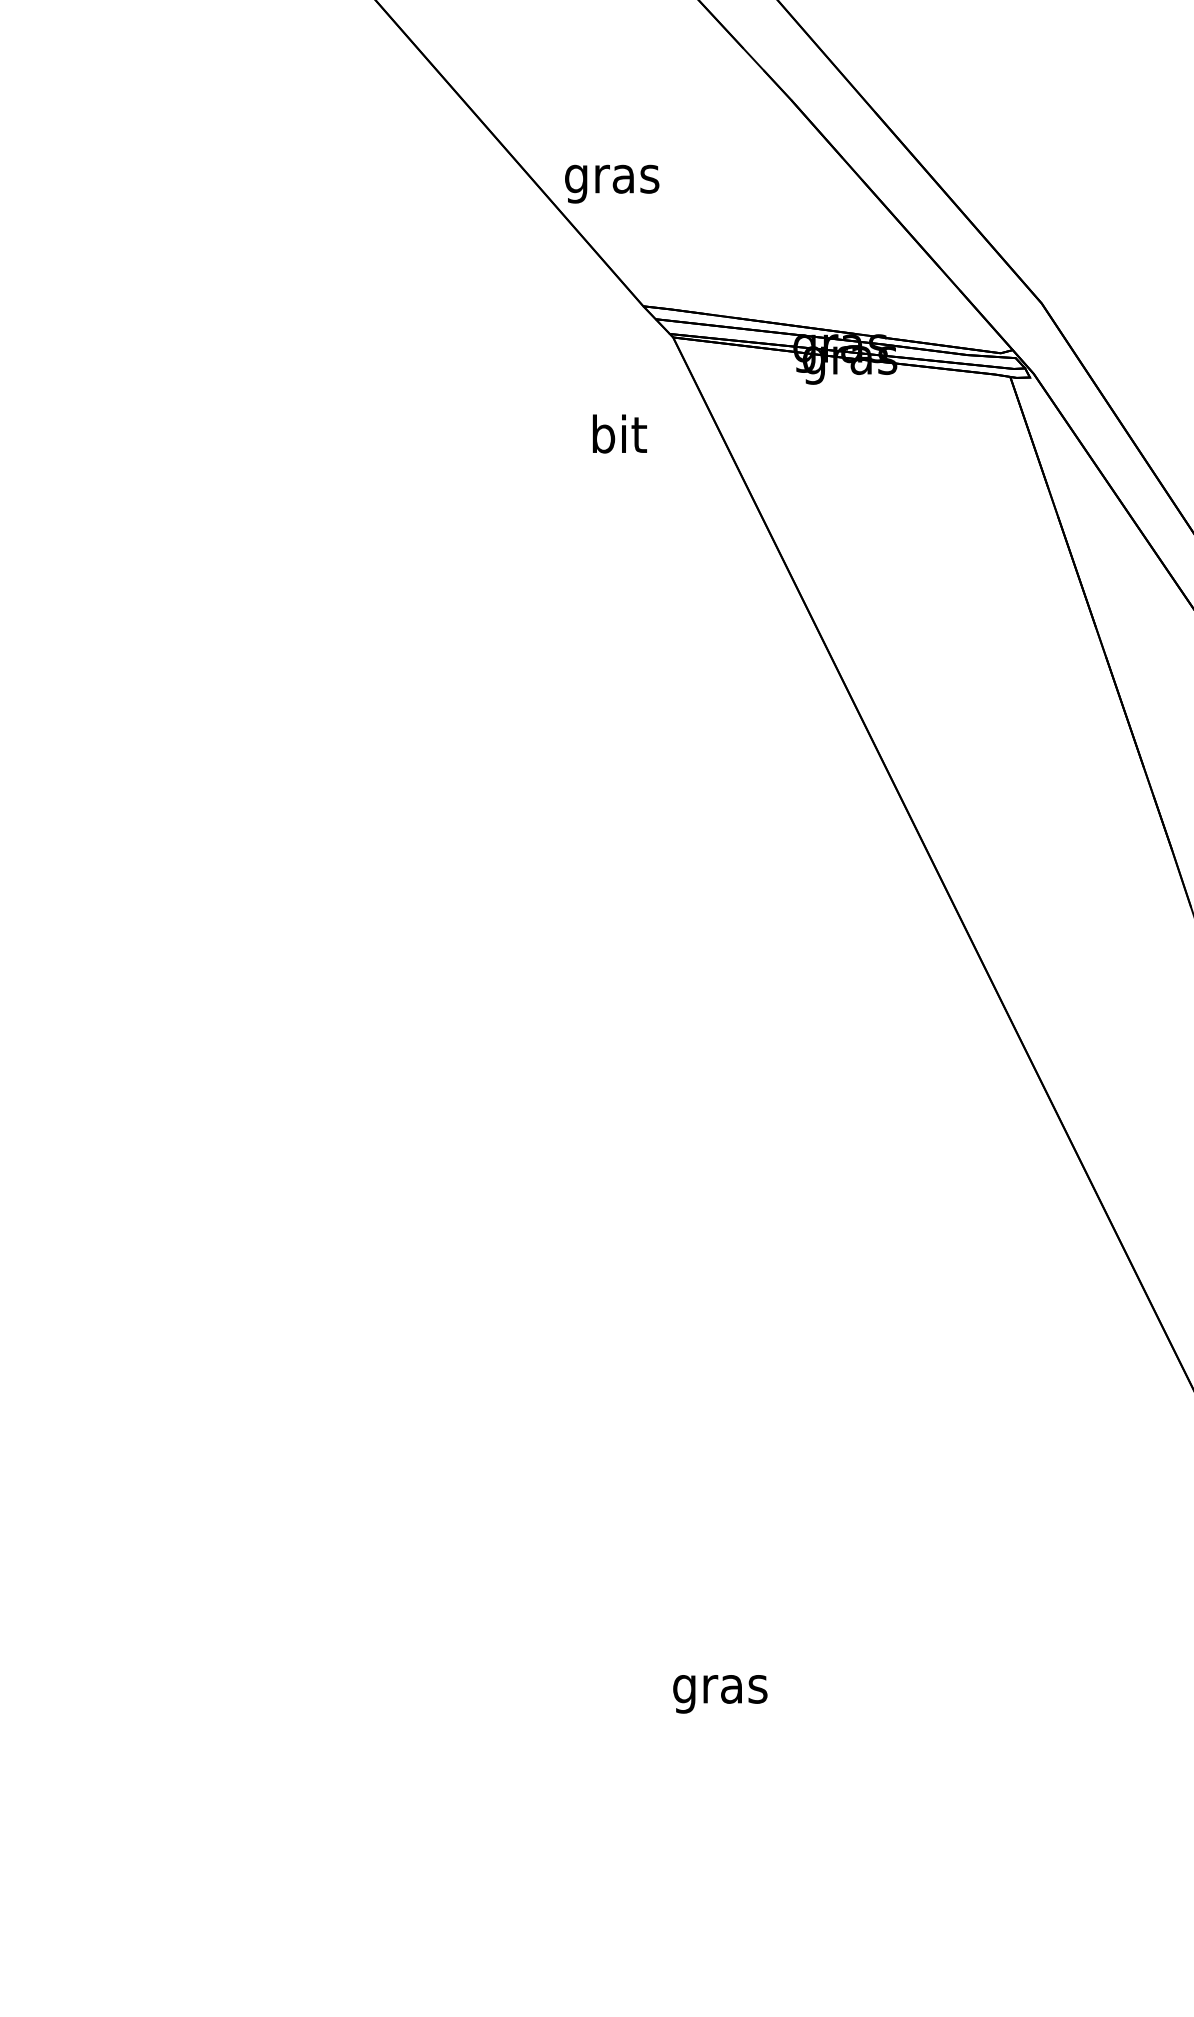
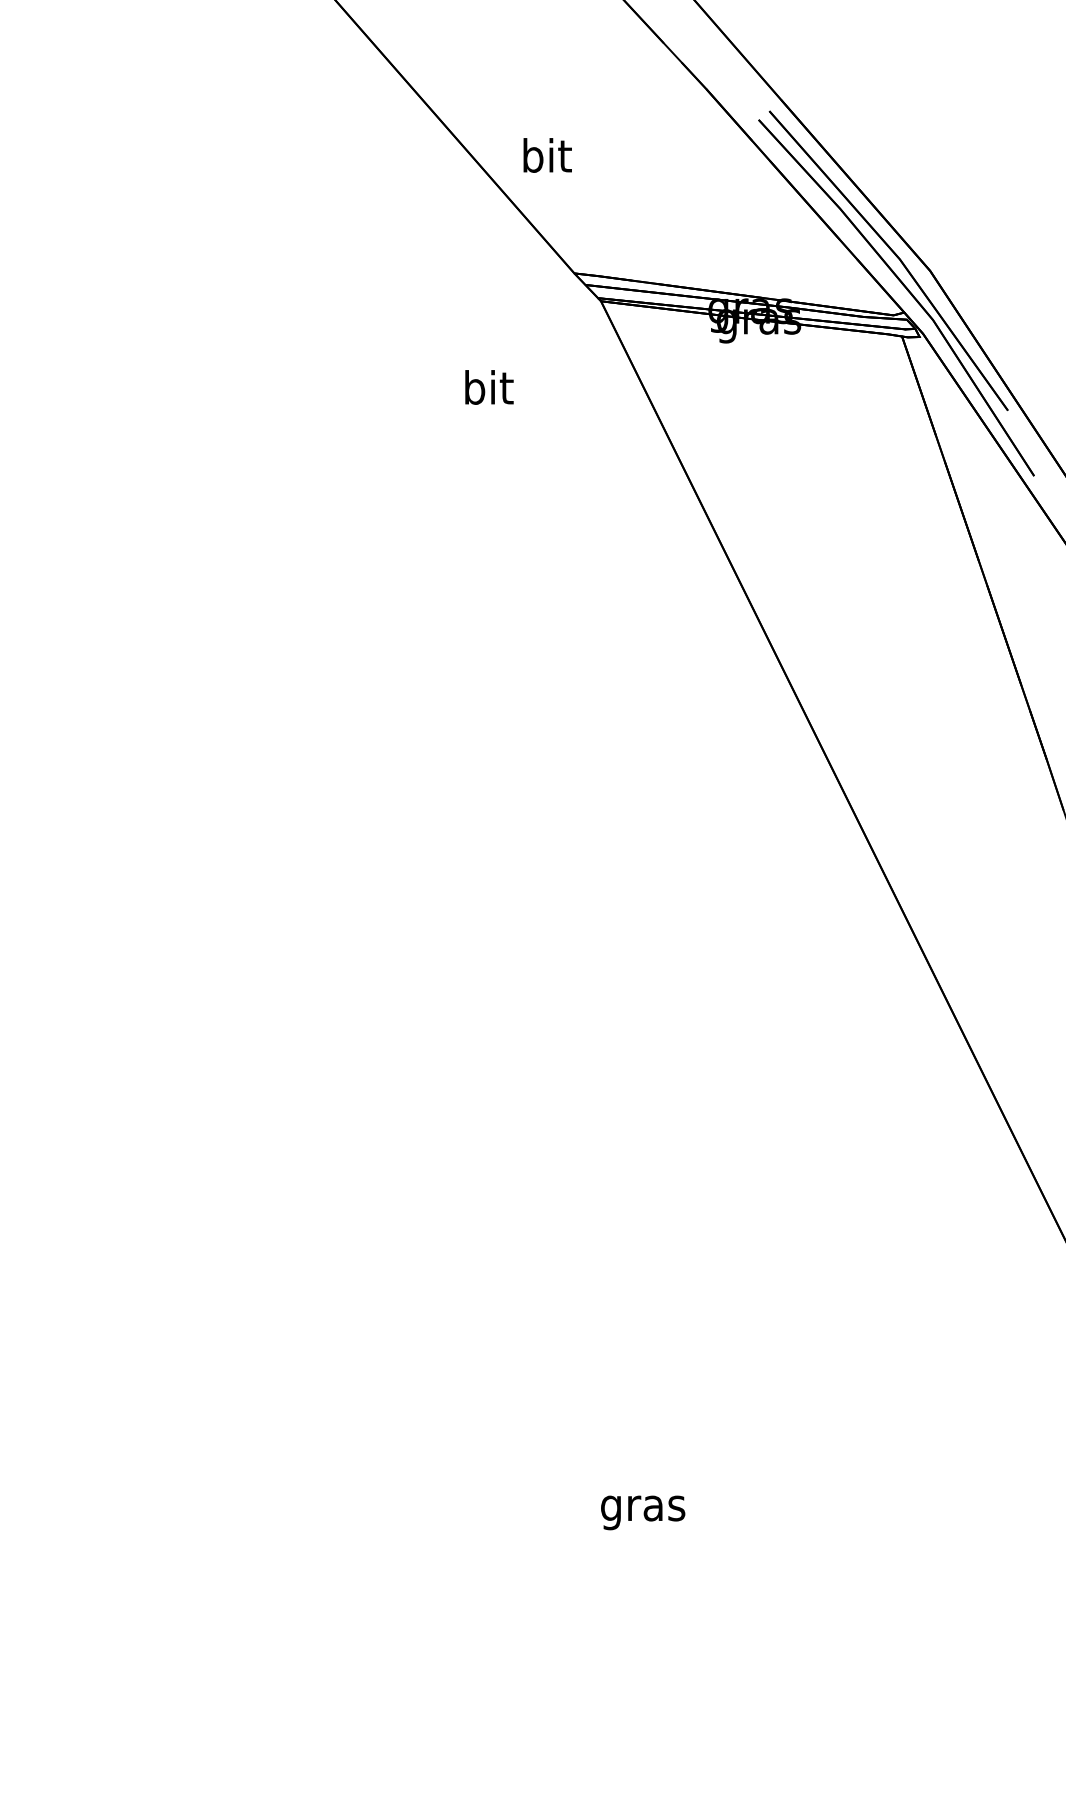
text: (612, 178) -> (546, 159), gras -> bit
part: (1011, 320) -> (903, 286), added
text: (619, 434) -> (489, 387), moved

